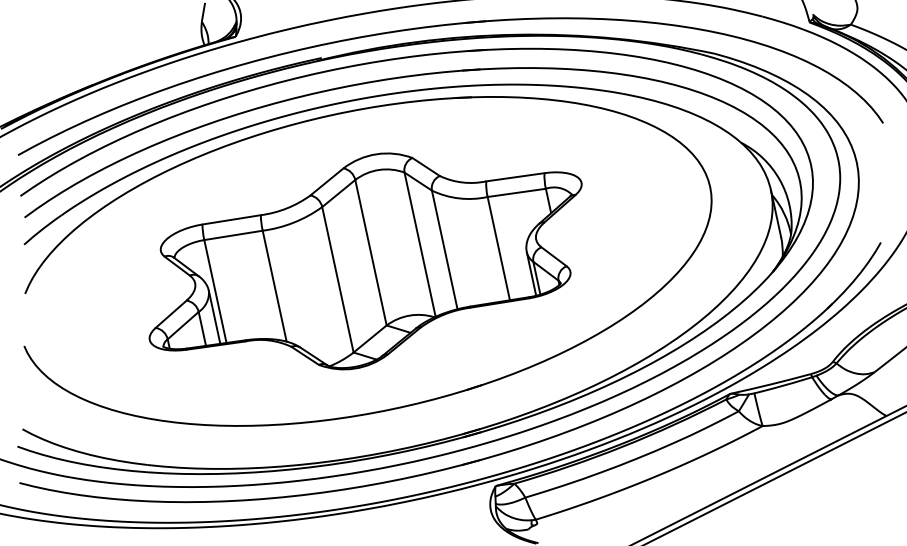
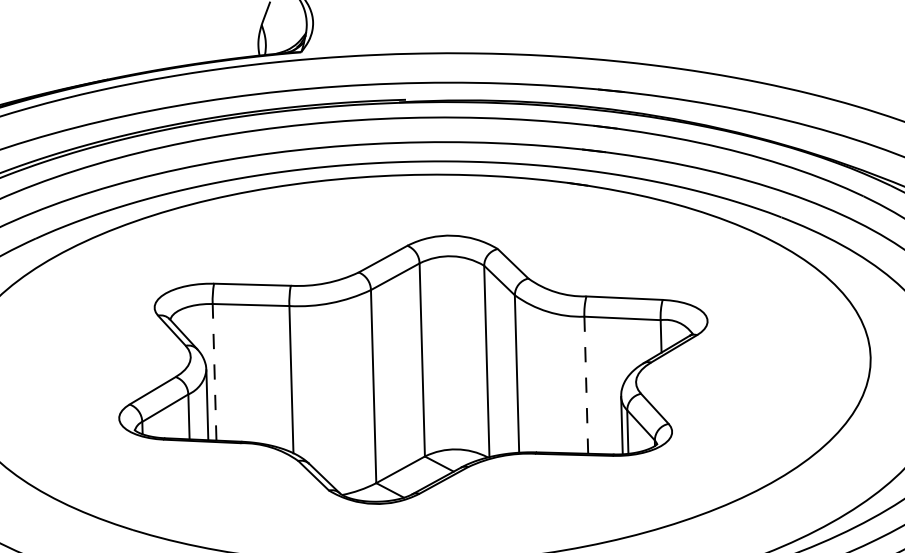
line: (498, 248) -> (585, 384), solid -> dashed
line: (215, 291) -> (214, 372), solid -> dashed

